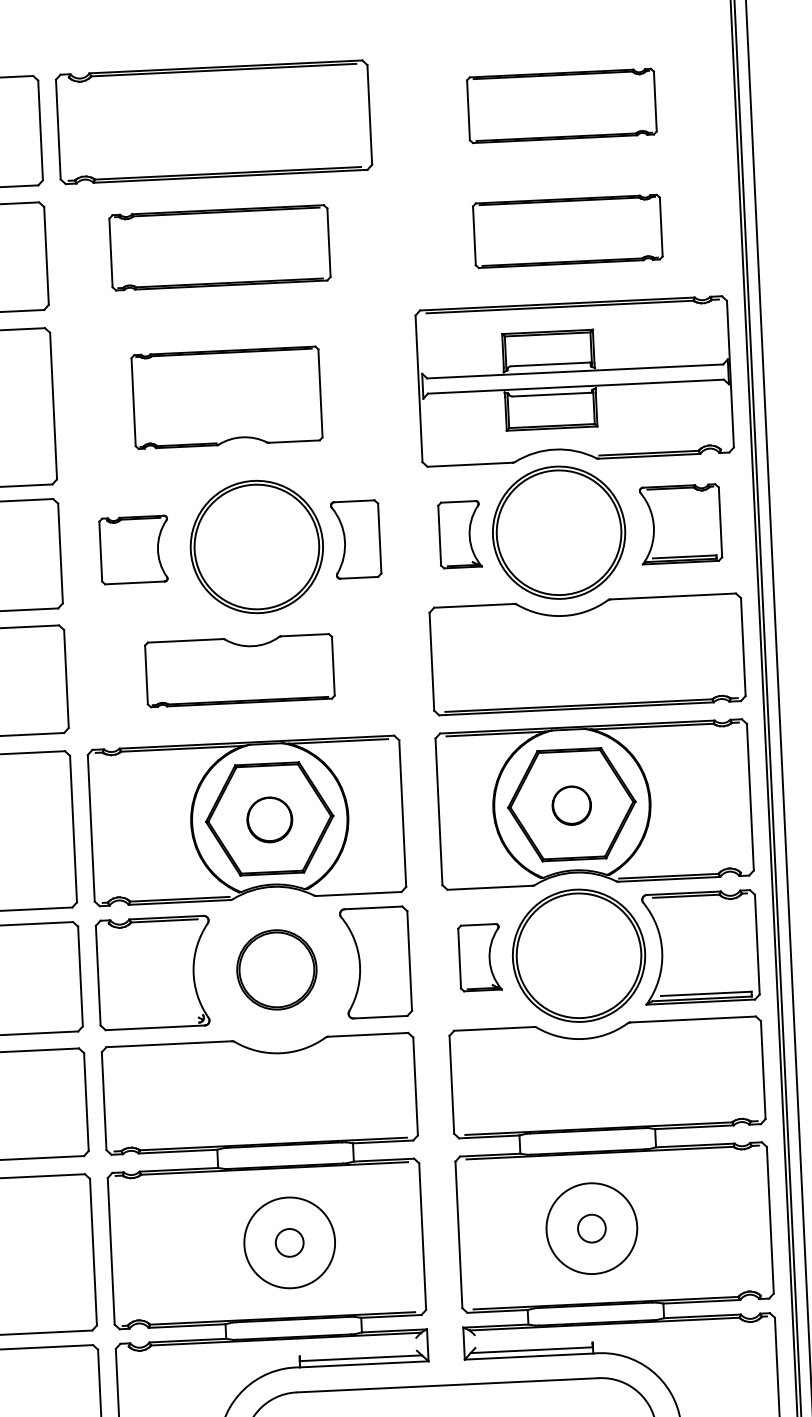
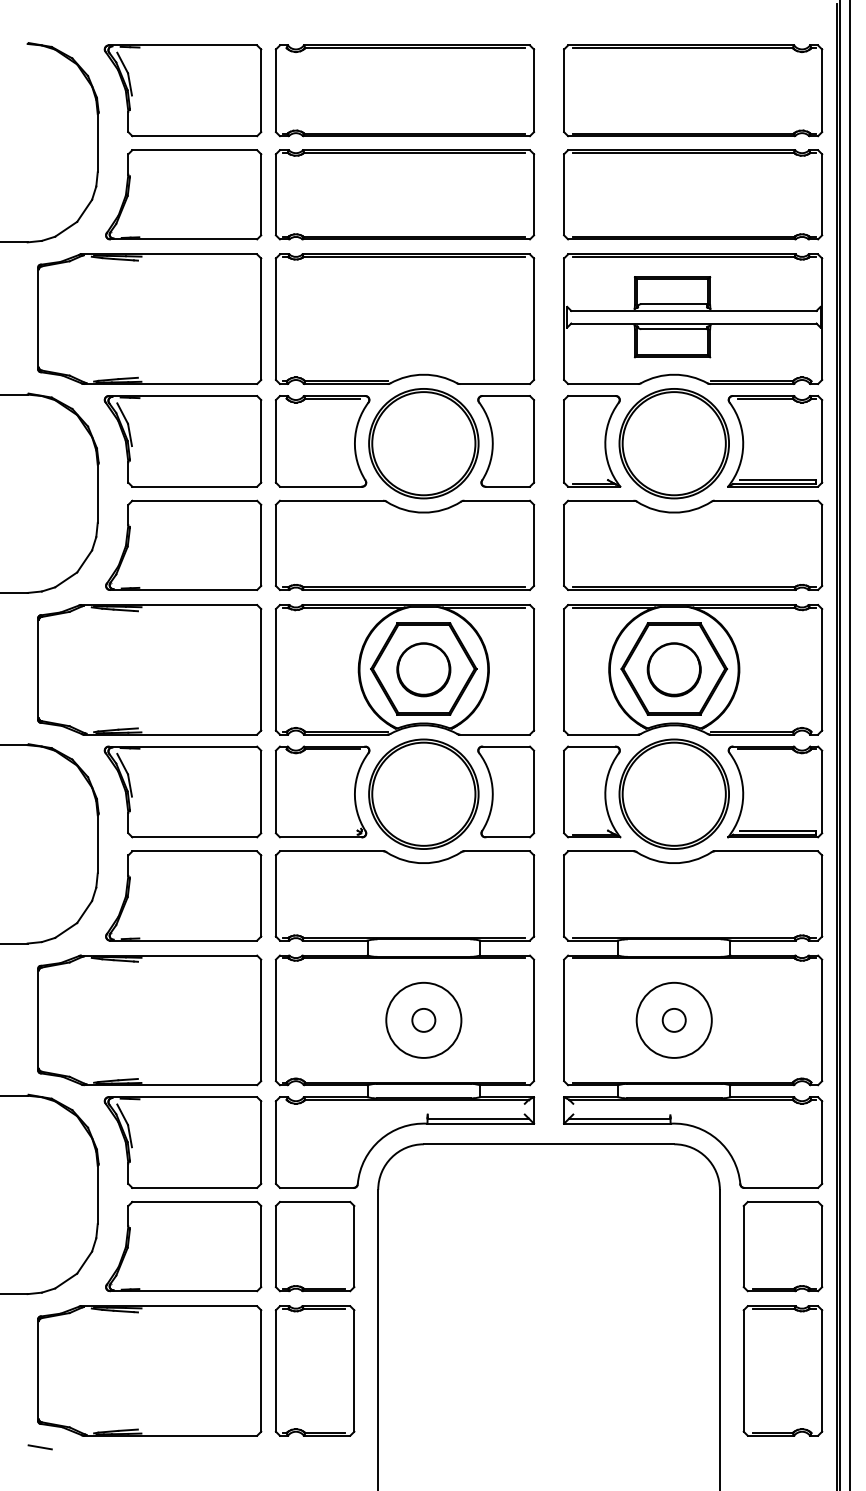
part: (562, 105) -> (693, 90), size x1.67
part: (568, 230) -> (693, 194), size x1.67
part: (219, 247) -> (404, 194), size x1.43
part: (226, 397) -> (404, 318), size x1.67
part: (681, 524) -> (775, 441), size x1.43
part: (460, 534) -> (592, 441), size x1.67
part: (356, 539) -> (506, 441), size x1.43
part: (134, 550) -> (322, 441), size x1.67
part: (239, 669) -> (404, 544), size x1.67
part: (570, 805) -> (673, 669), size x1.67
circle: (269, 819) -> (423, 669), size x1.43
part: (480, 957) -> (592, 791), size x1.67
part: (276, 969) -> (423, 793), size x1.67

